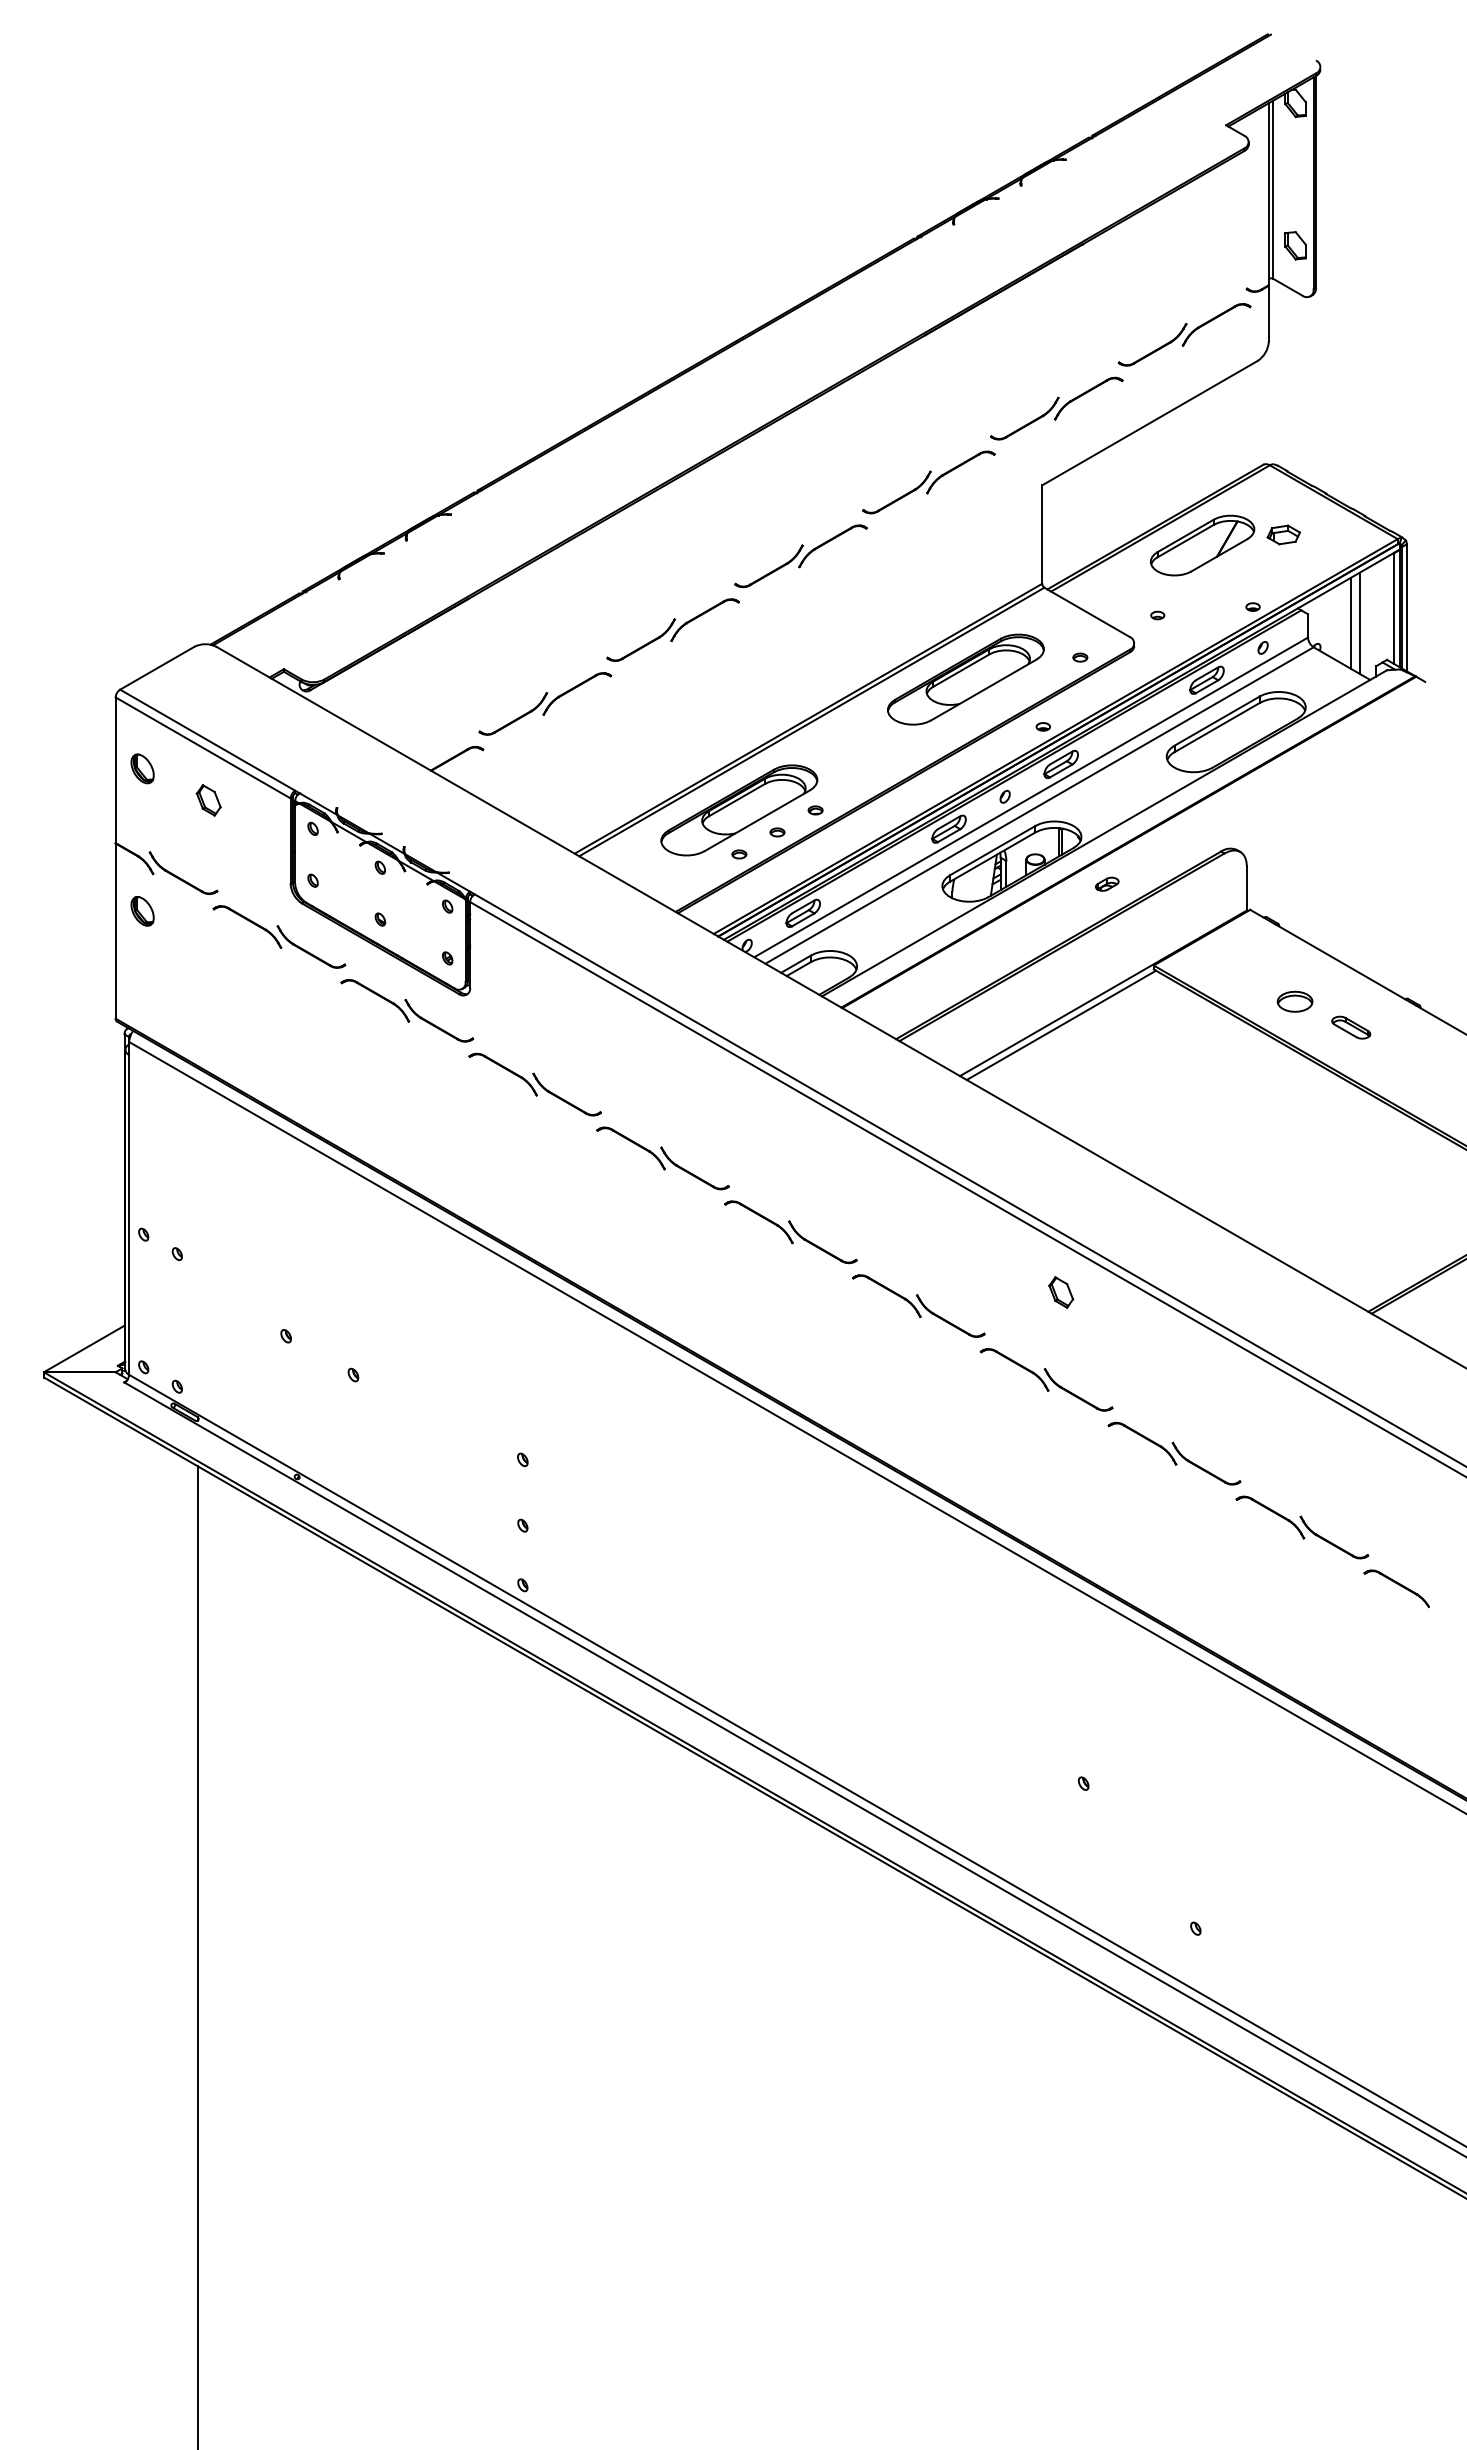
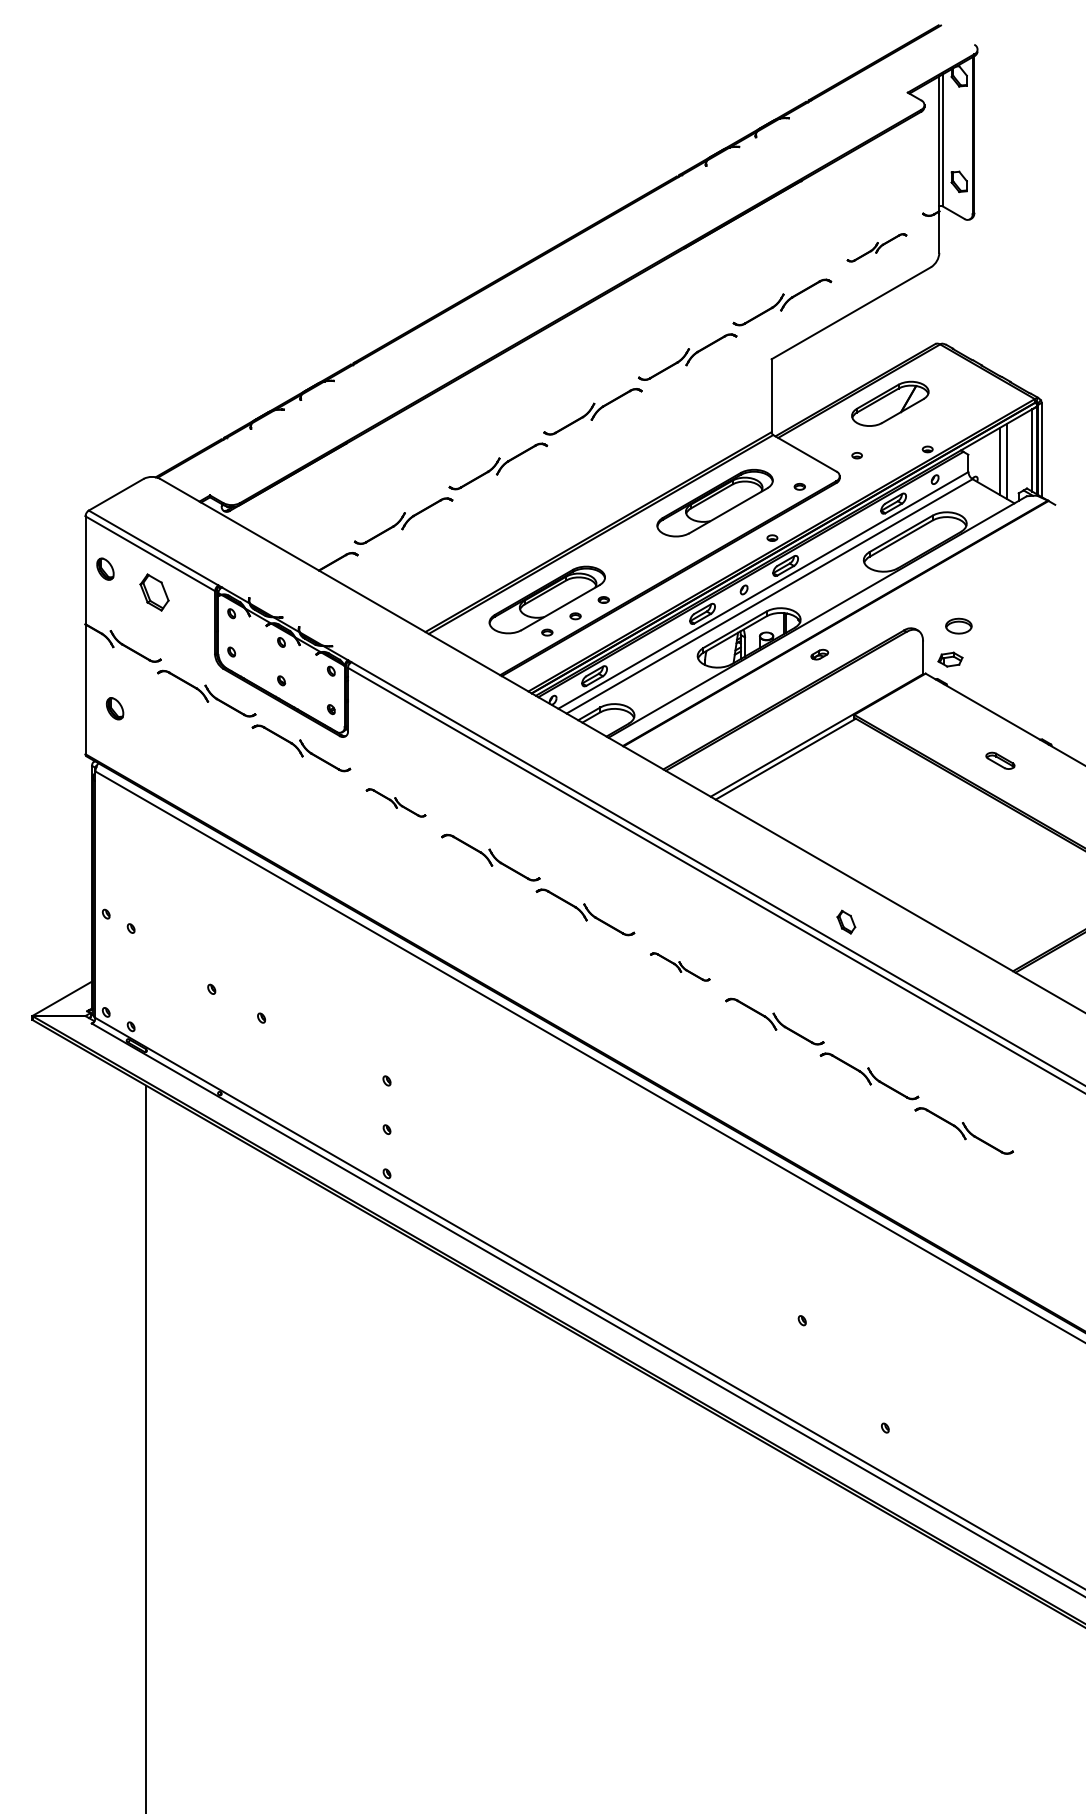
part: (1184, 334) -> (876, 247), size x0.6
part: (1283, 534) -> (950, 659), moved
part: (208, 800) -> (154, 592), size x1.6
part: (142, 911) -> (114, 708), moved
part: (1294, 1001) -> (958, 625), moved
part: (534, 1084) -> (395, 802), size x0.6
part: (1061, 1292) -> (846, 922), moved
part: (918, 1305) -> (679, 966), size x0.6
part: (1396, 1588) -> (1033, 1176), removed

